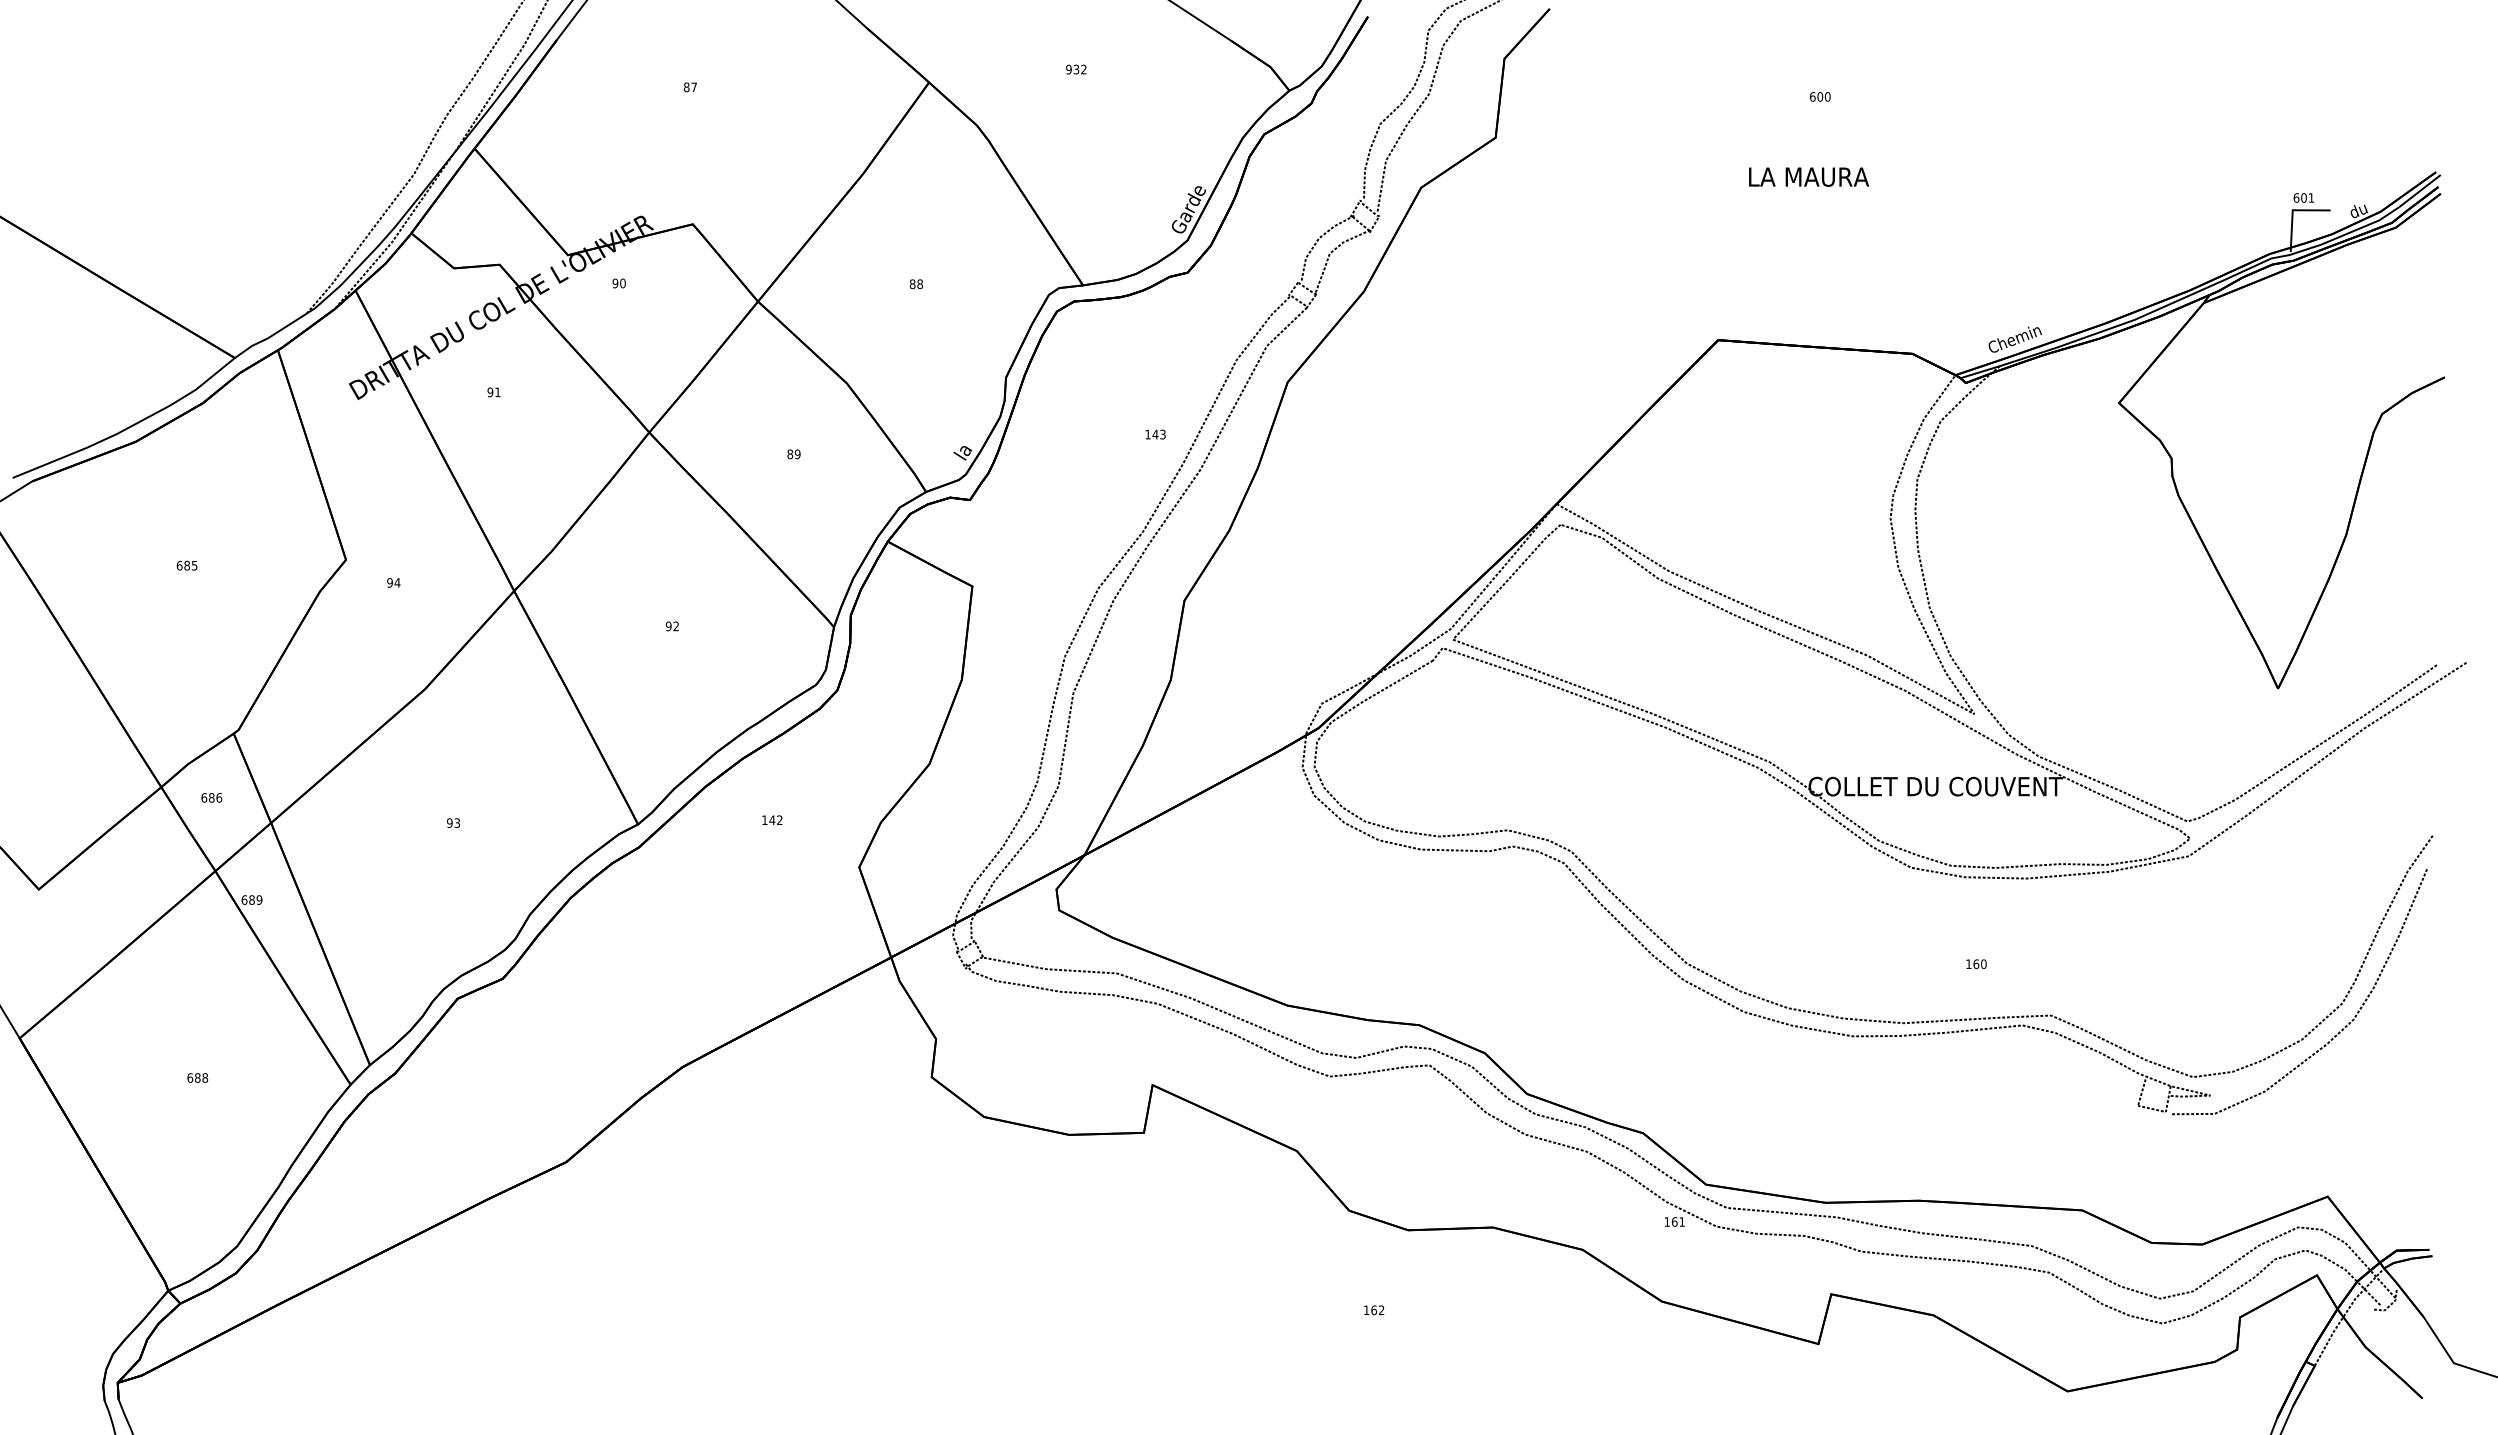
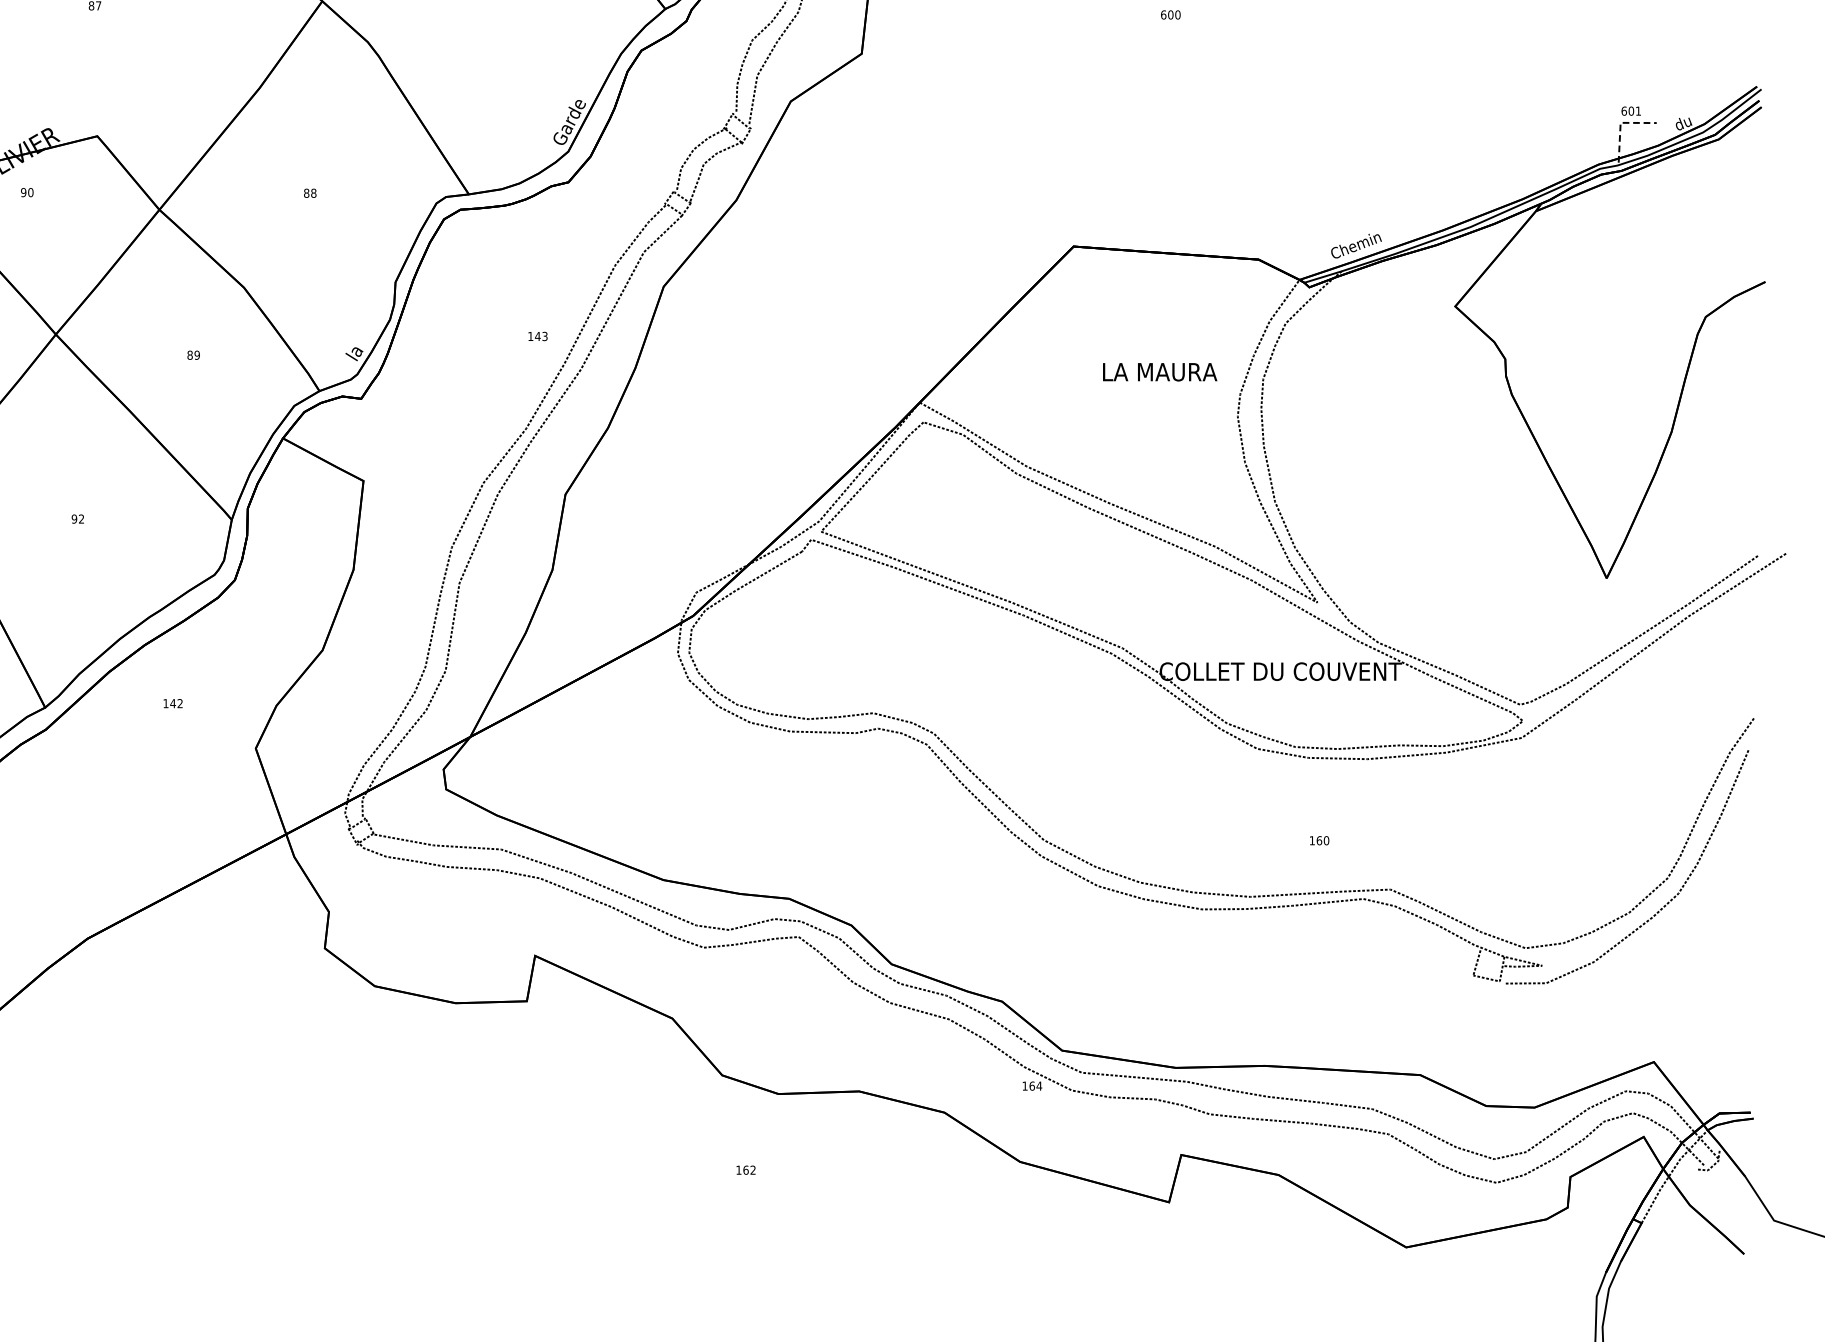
text: (1809, 176) -> (1160, 371), moved
line: (2292, 211) -> (1620, 124), solid -> dashed
text: (1682, 1221) -> (1039, 1085), 161 -> 164

